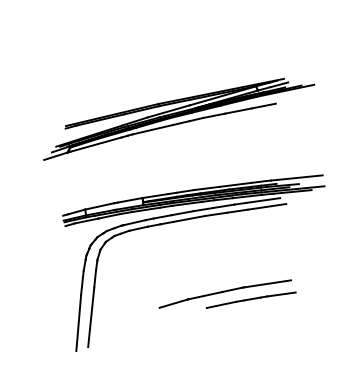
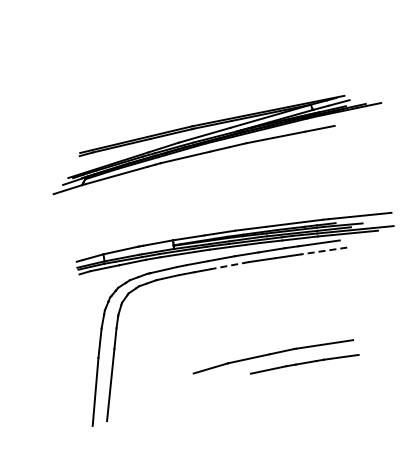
line: (266, 207) -> (323, 251), solid -> dashed
line: (189, 218) -> (229, 265), solid -> dashed

